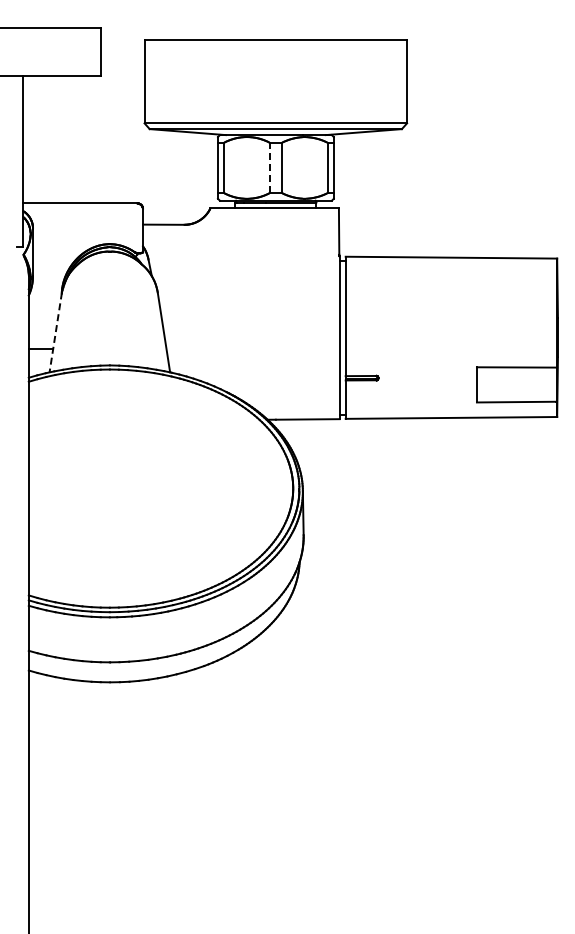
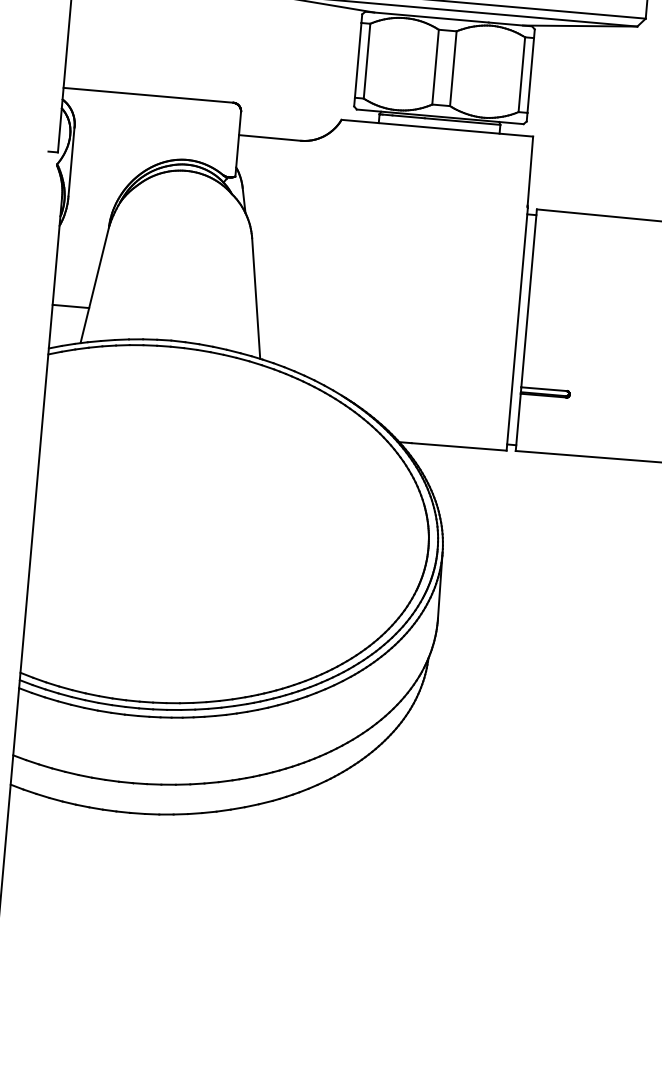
line: (269, 167) -> (434, 66), dashed -> solid
line: (55, 332) -> (94, 284), dashed -> solid

